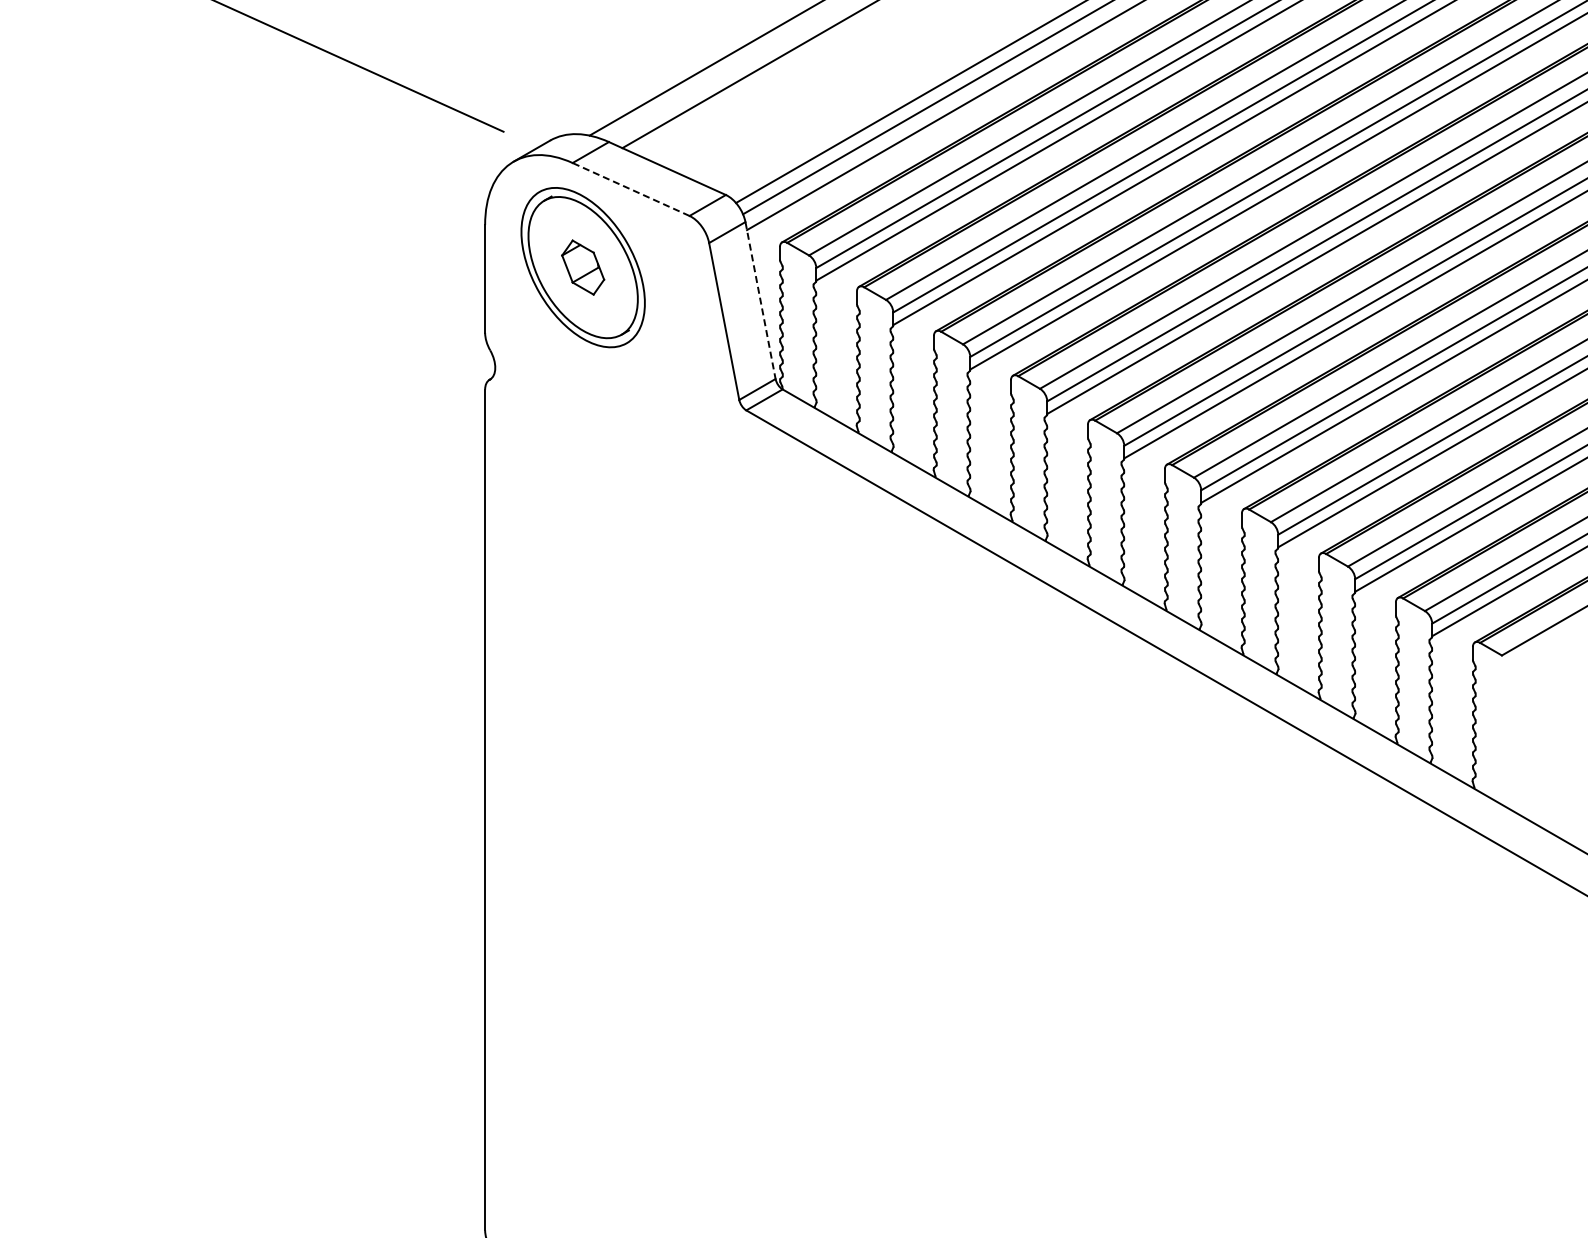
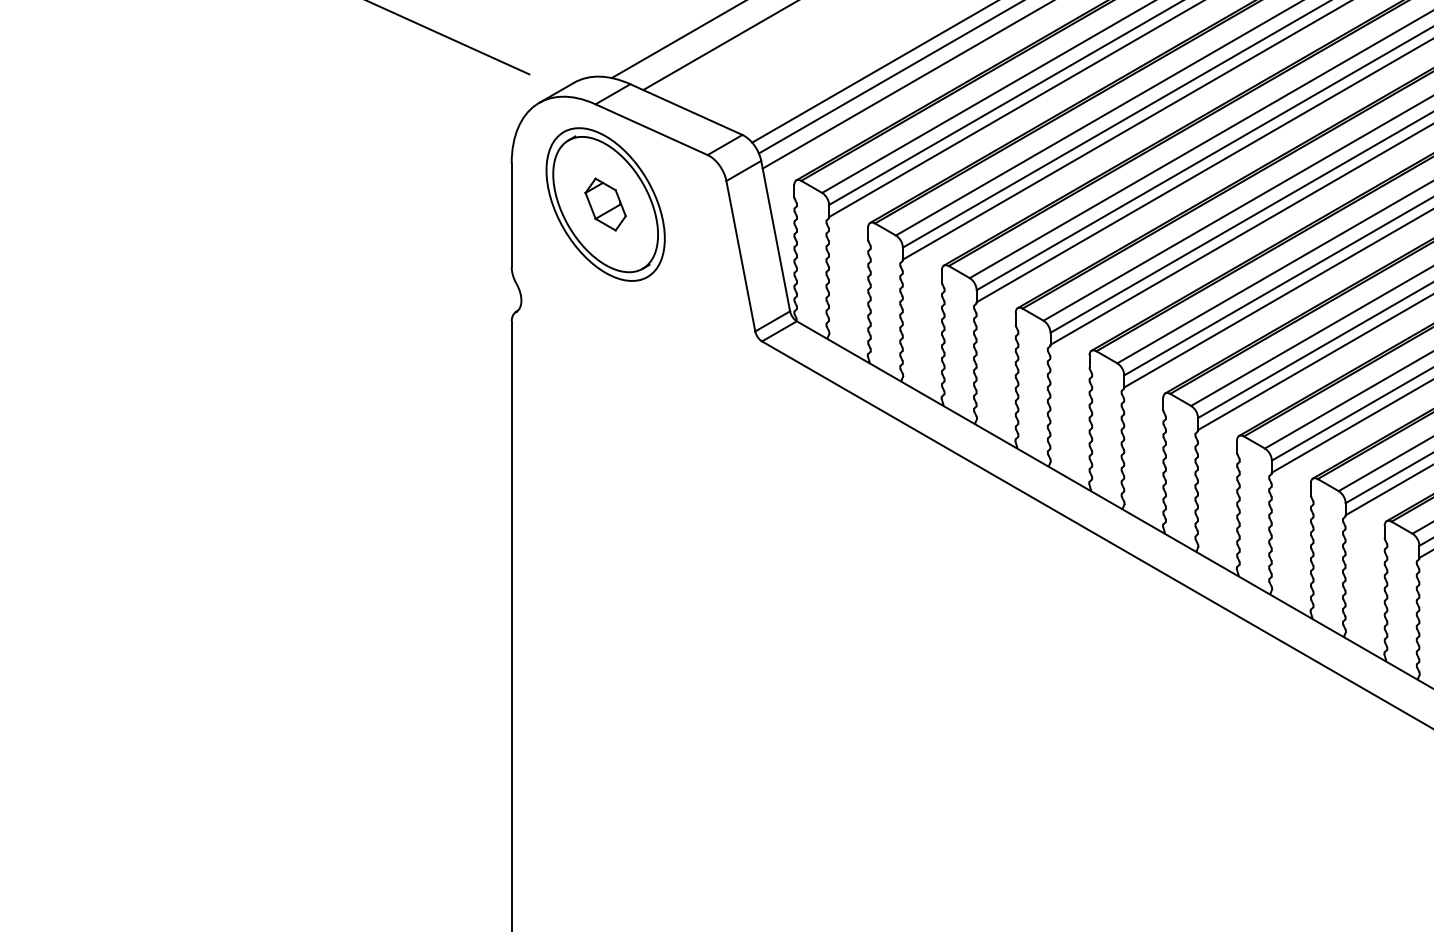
line: (630, 189) -> (651, 129), dashed -> solid
line: (760, 300) -> (775, 236), dashed -> solid

